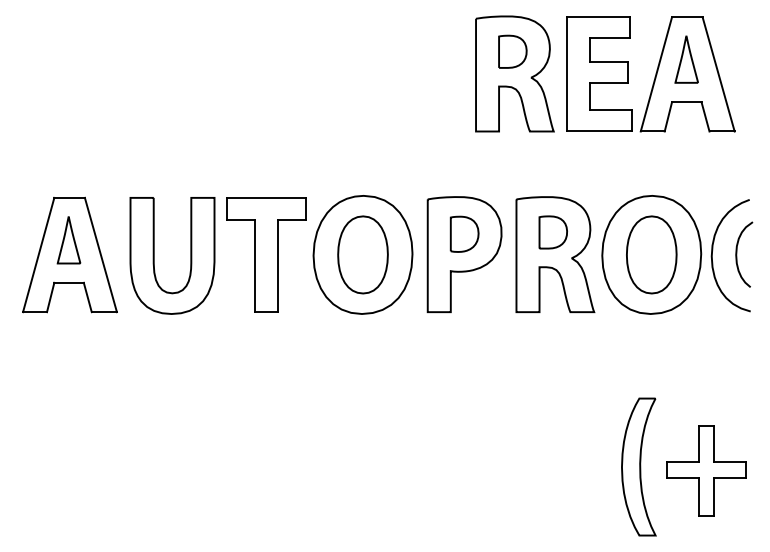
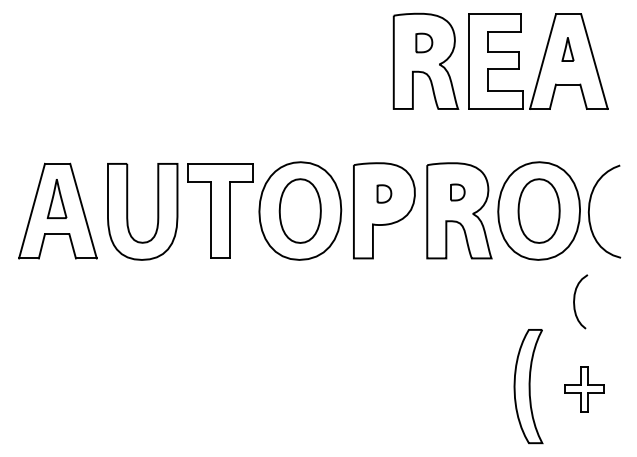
part: (513, 51) -> (424, 42), size x0.7
part: (686, 59) -> (567, 49), size x0.6
part: (553, 232) -> (457, 192), size x0.6
part: (464, 233) -> (384, 193), size x0.6
curve: (737, 251) -> (575, 299), moved
part: (706, 470) -> (584, 389), size x0.6

